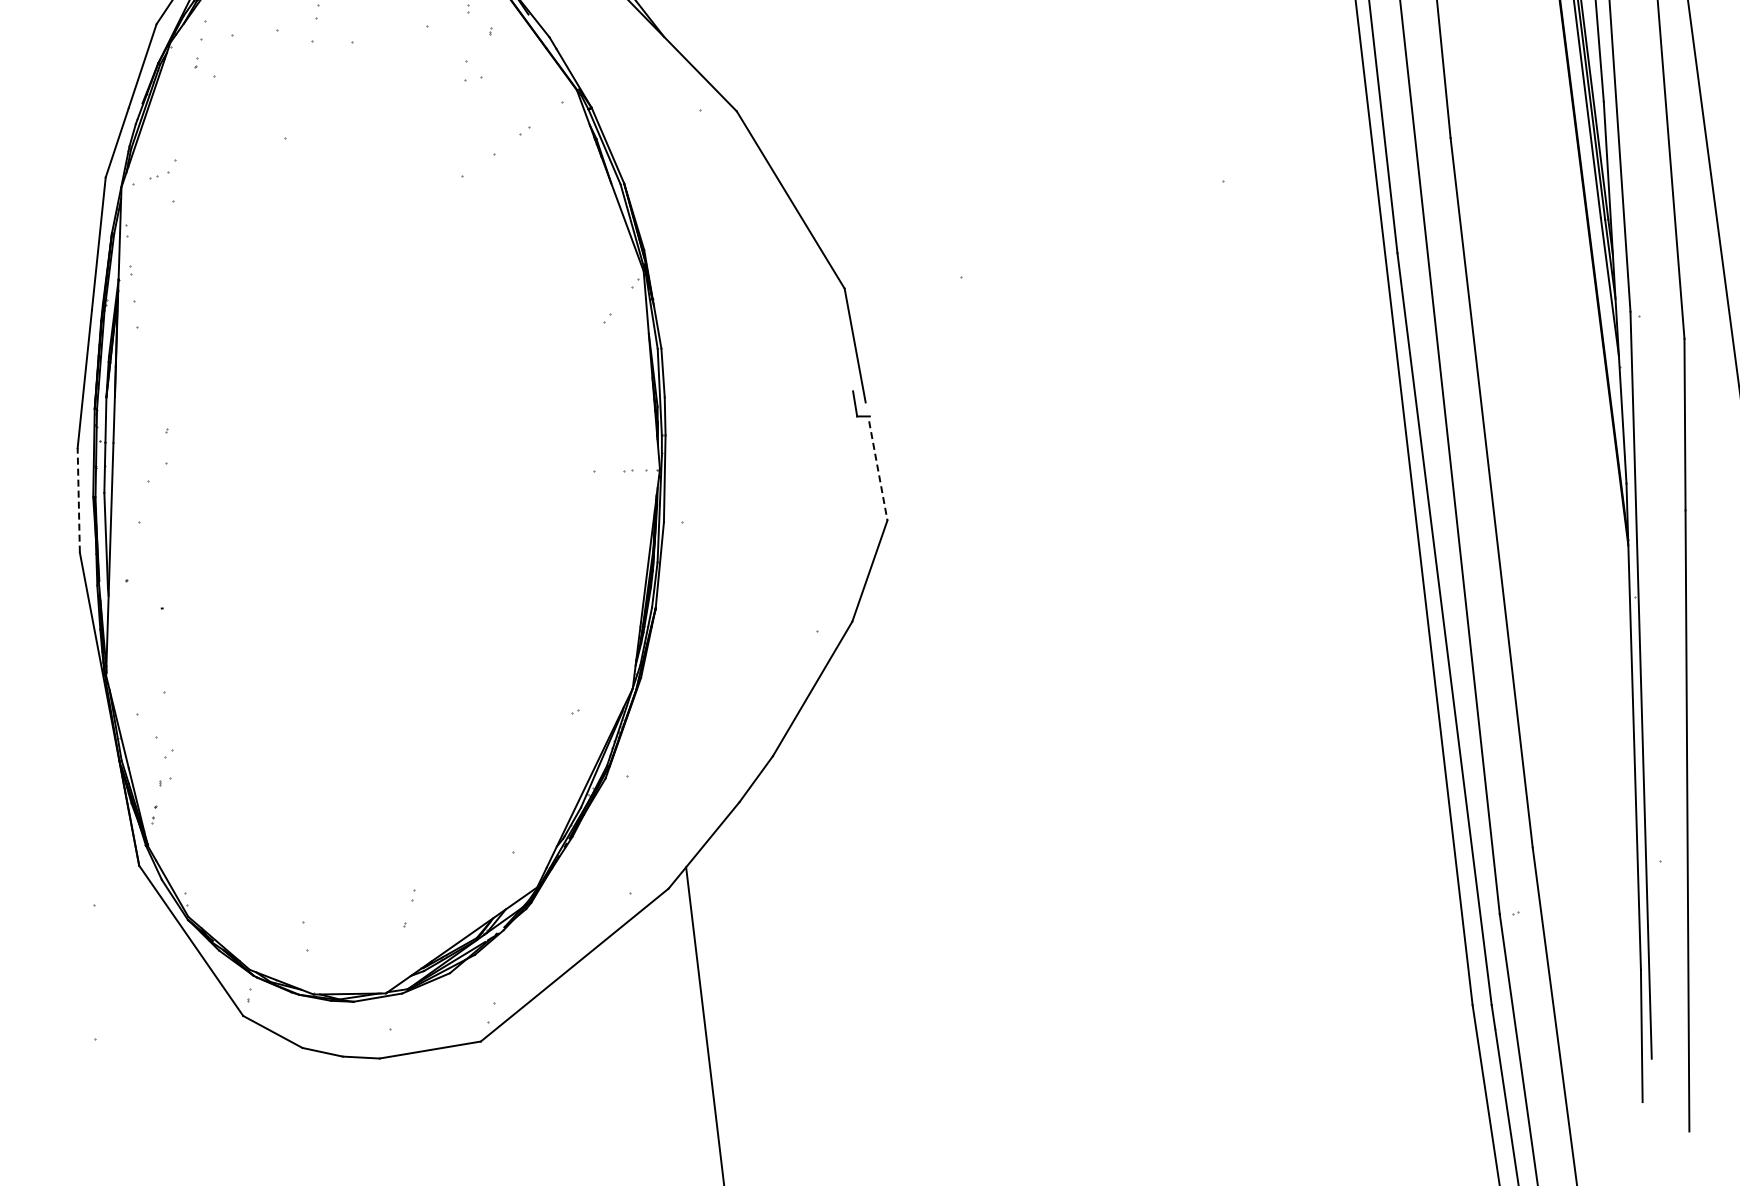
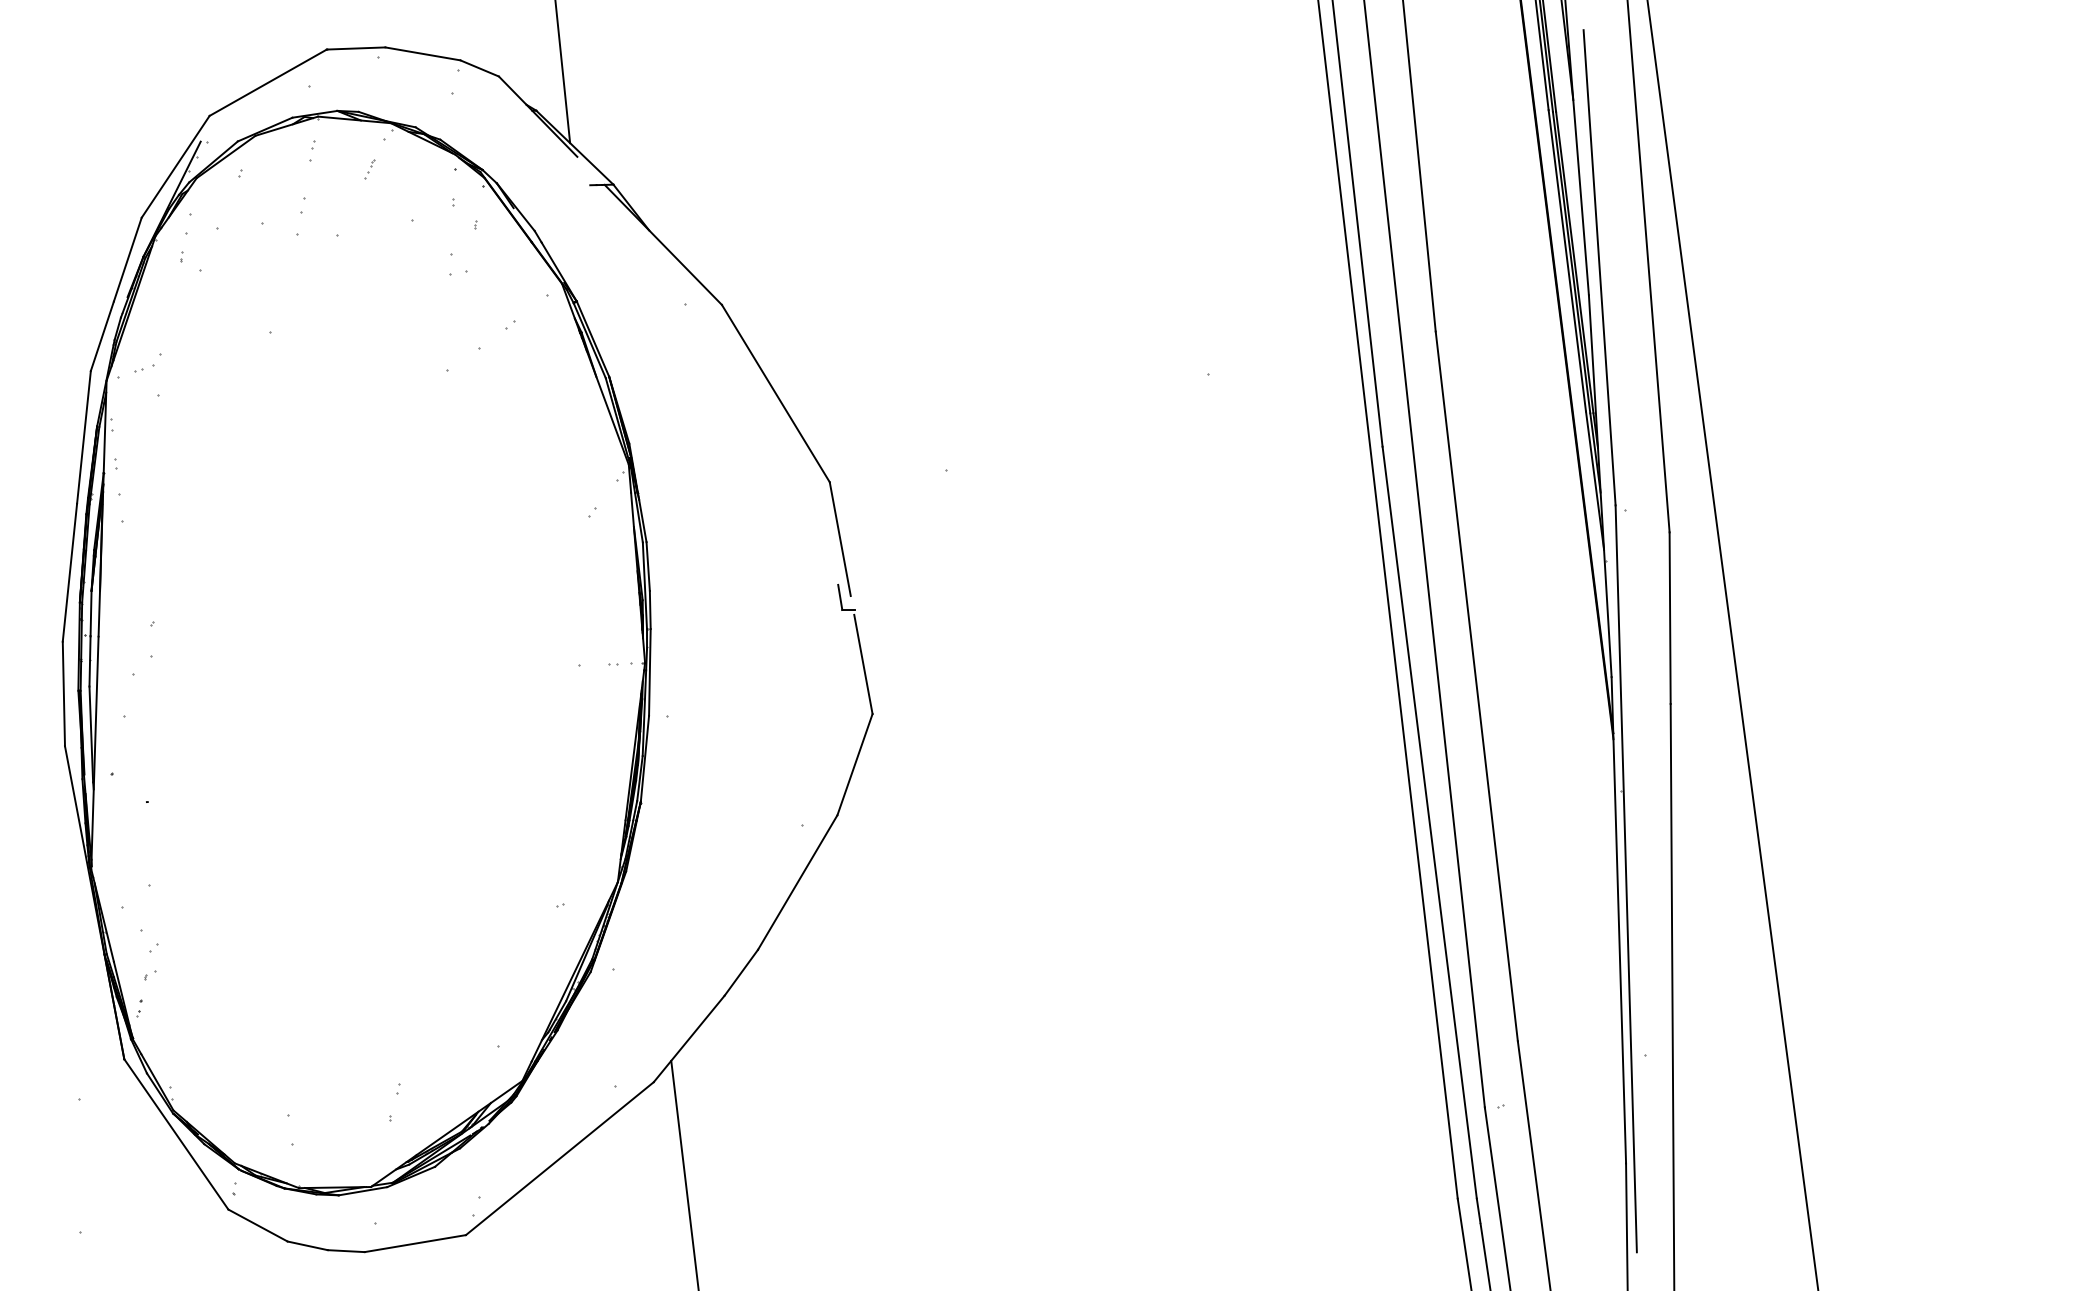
line: (878, 470) -> (863, 664), dashed -> solid
line: (78, 499) -> (63, 693), dashed -> solid

